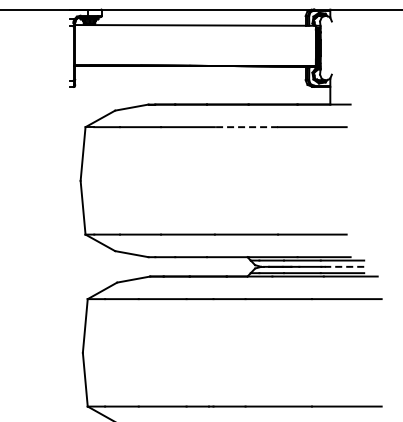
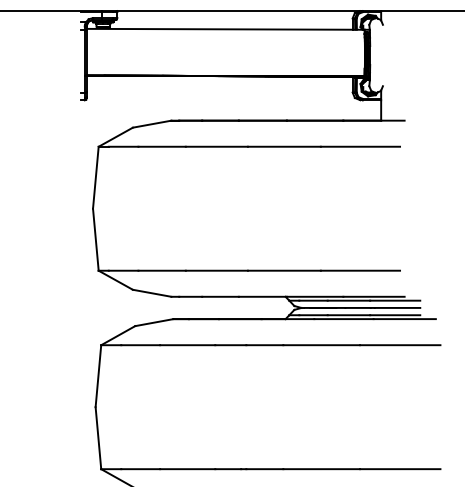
line: (246, 127) -> (284, 147), dashed -> solid
line: (344, 266) -> (397, 307), dashed -> solid

